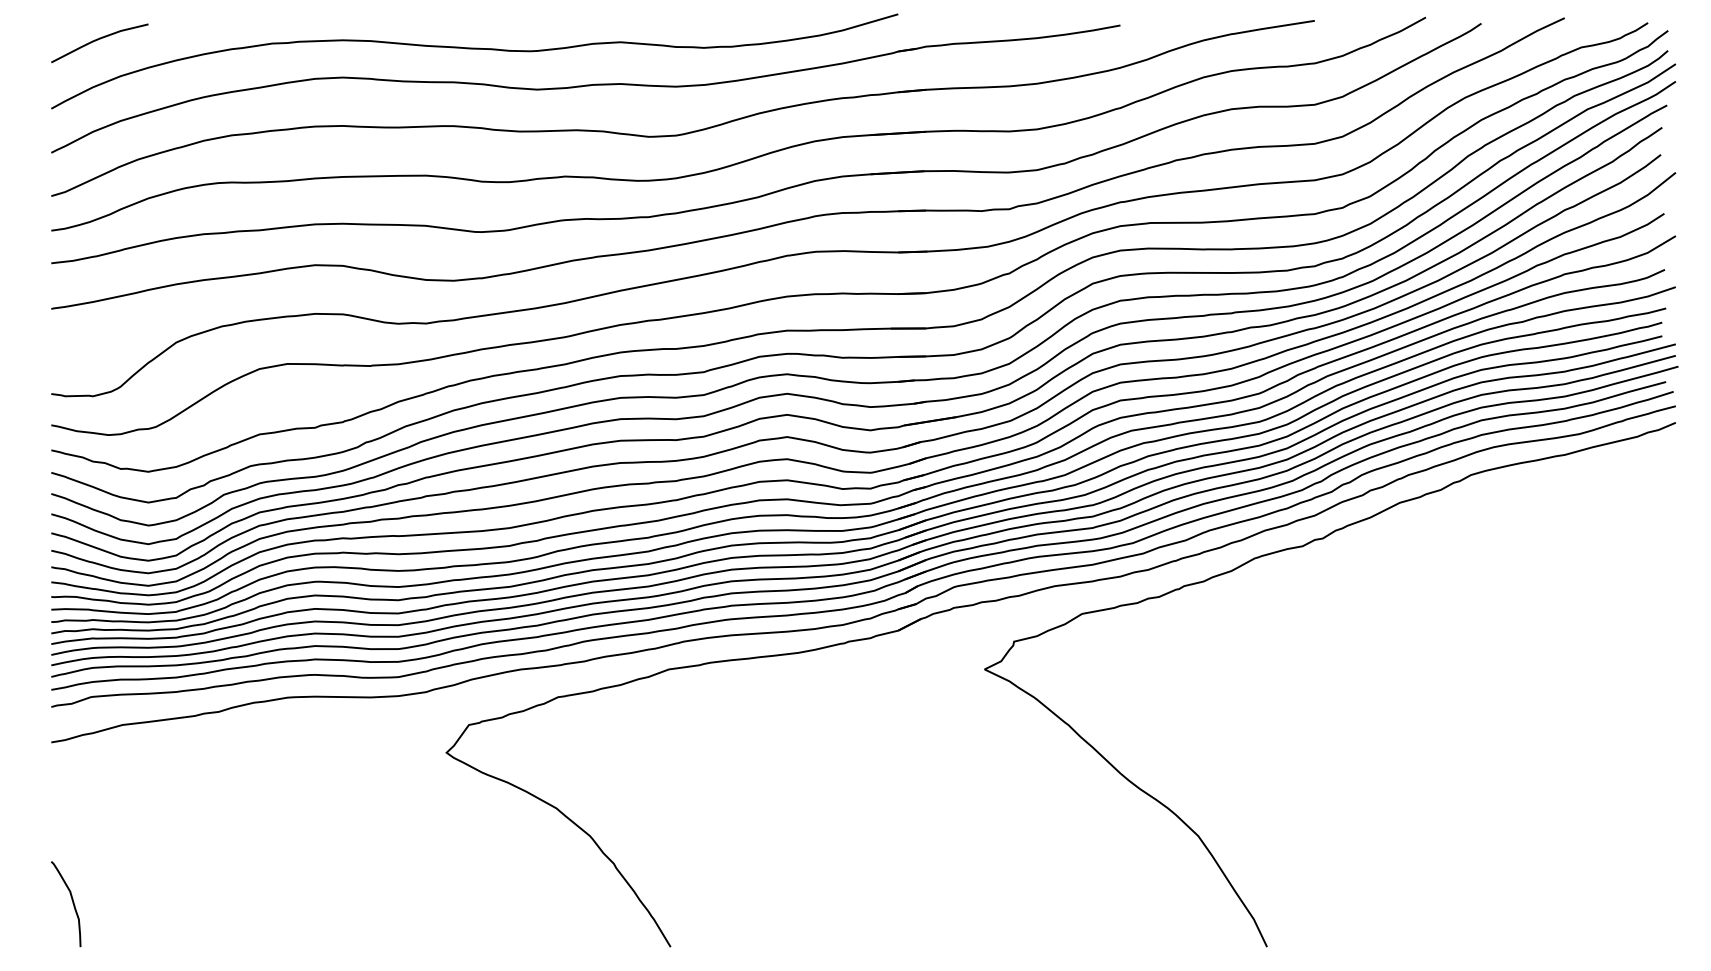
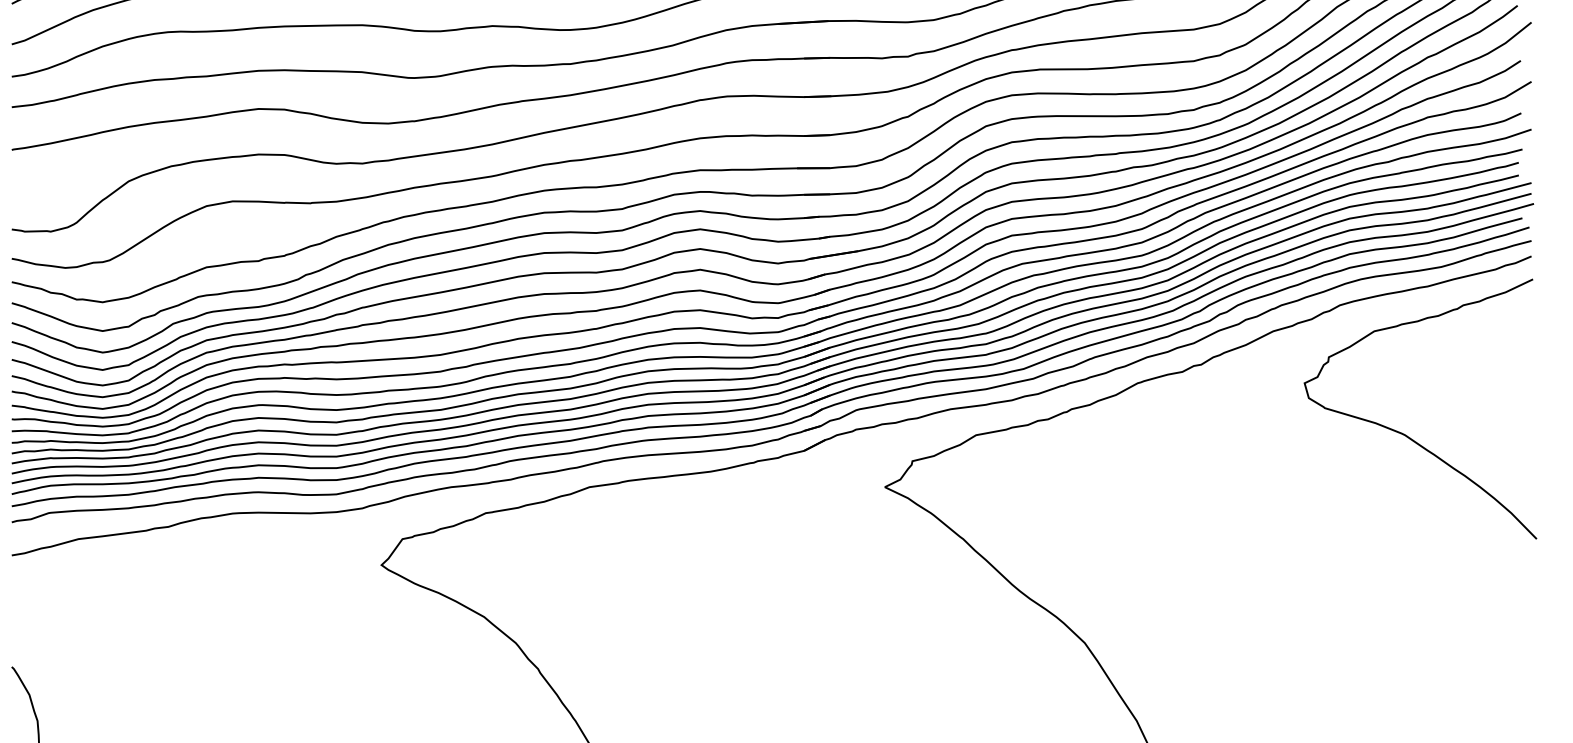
curve: (1540, 612) -> (1404, 433), added

